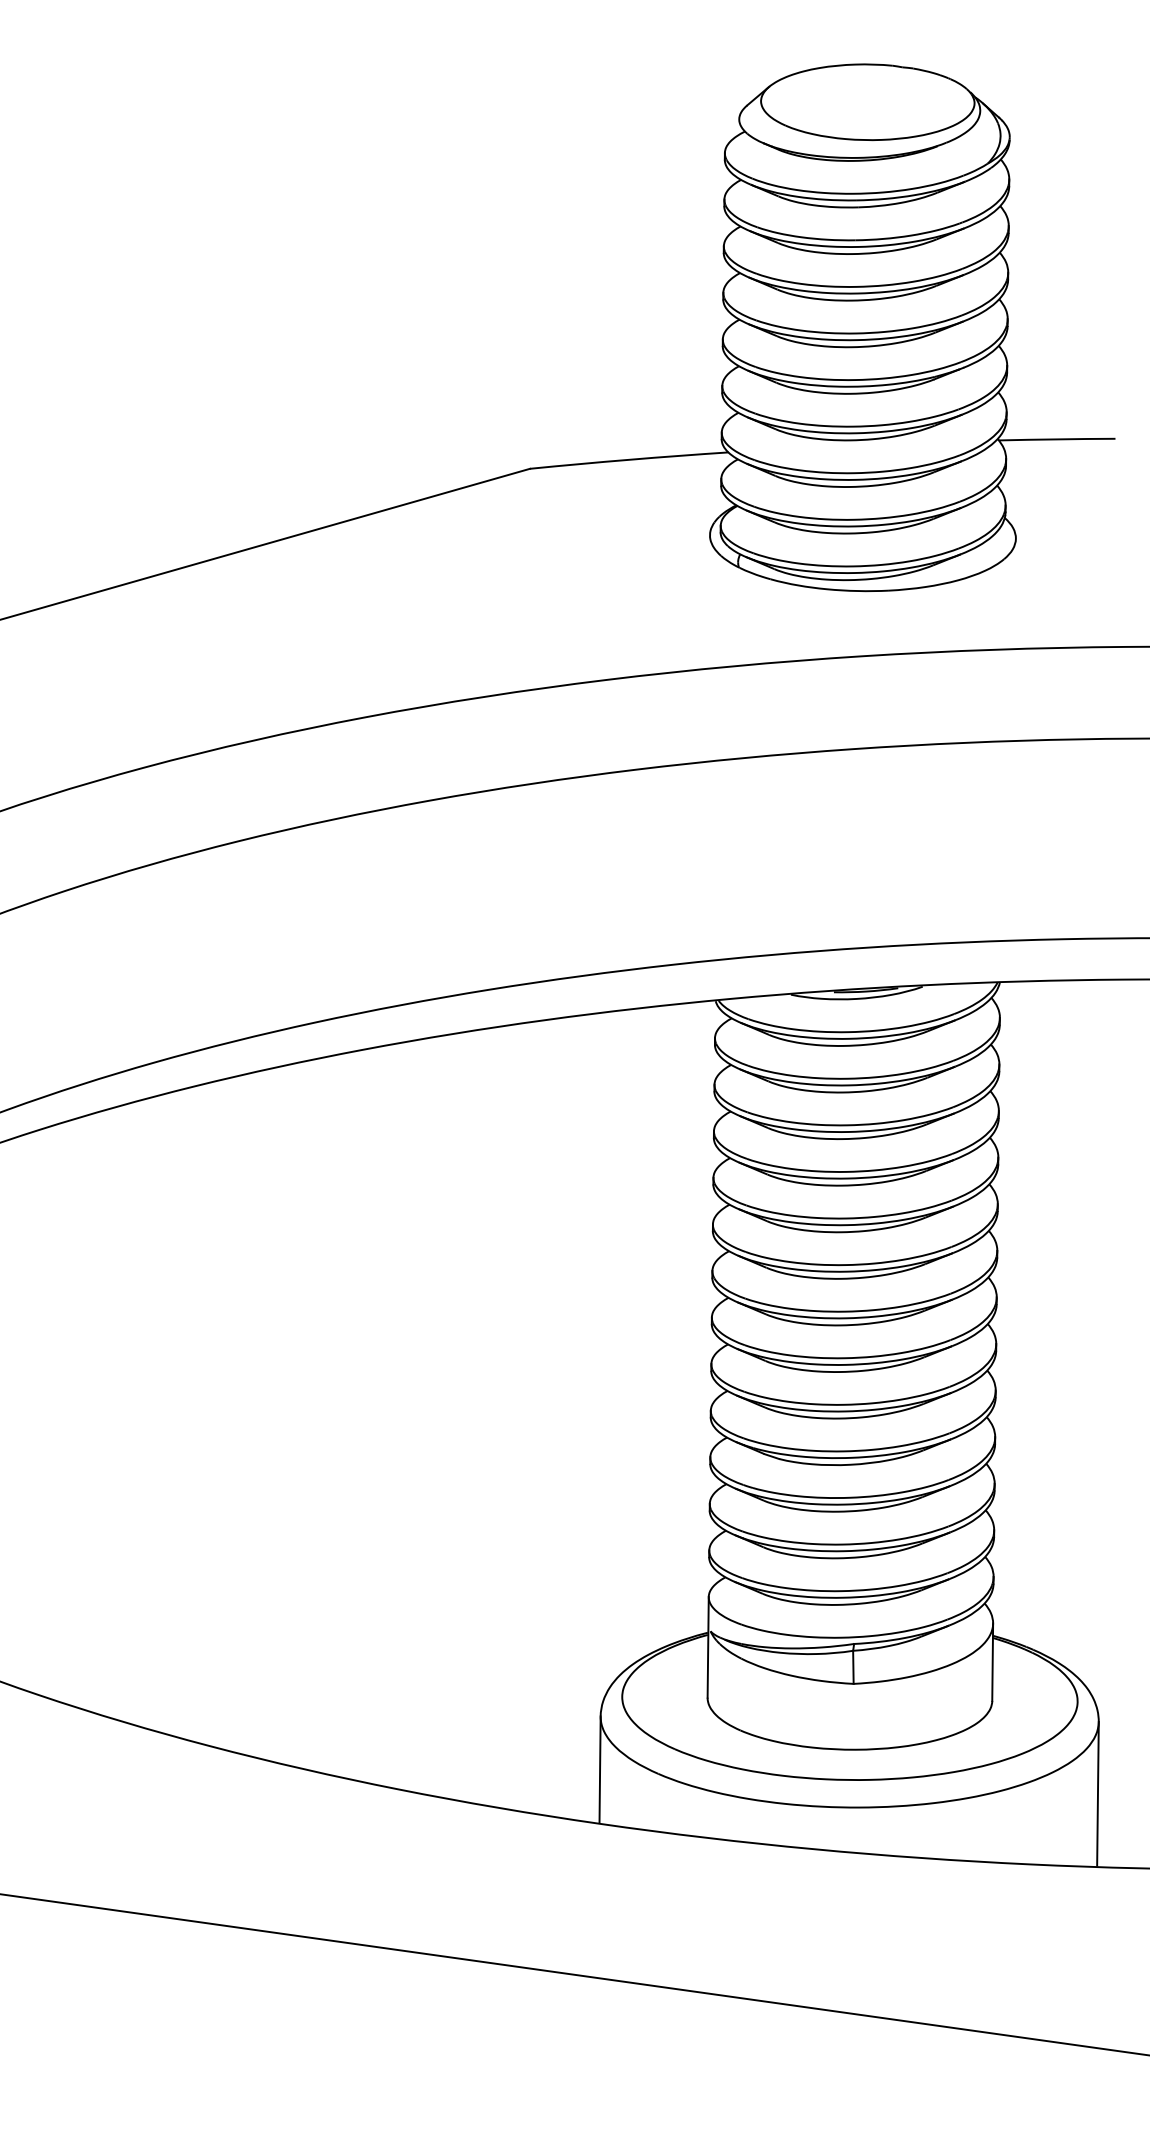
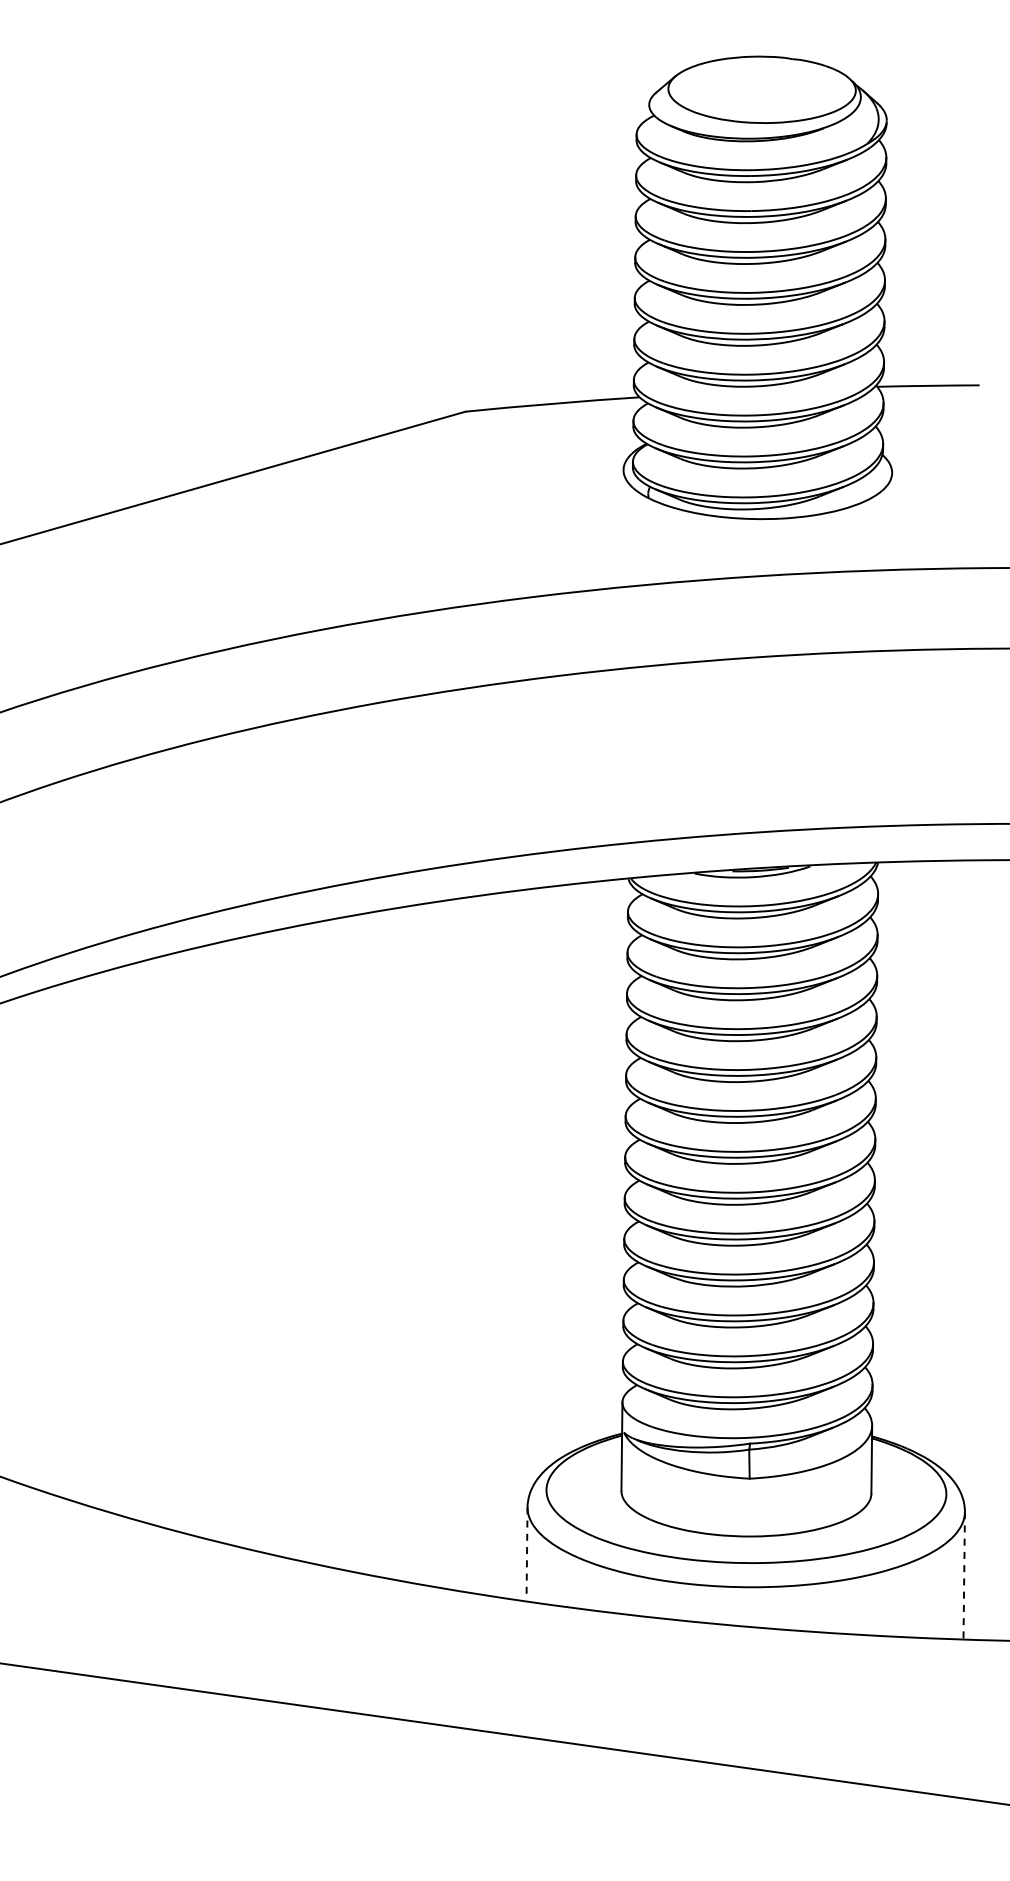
line: (600, 1770) -> (527, 1554), solid -> dashed
line: (1098, 1794) -> (964, 1575), solid -> dashed

